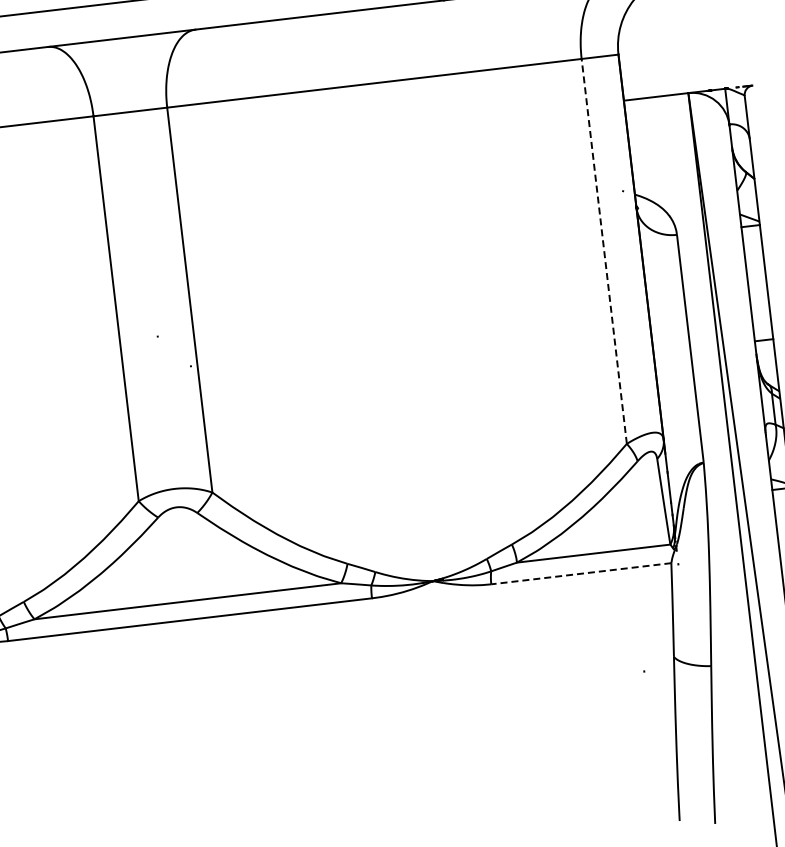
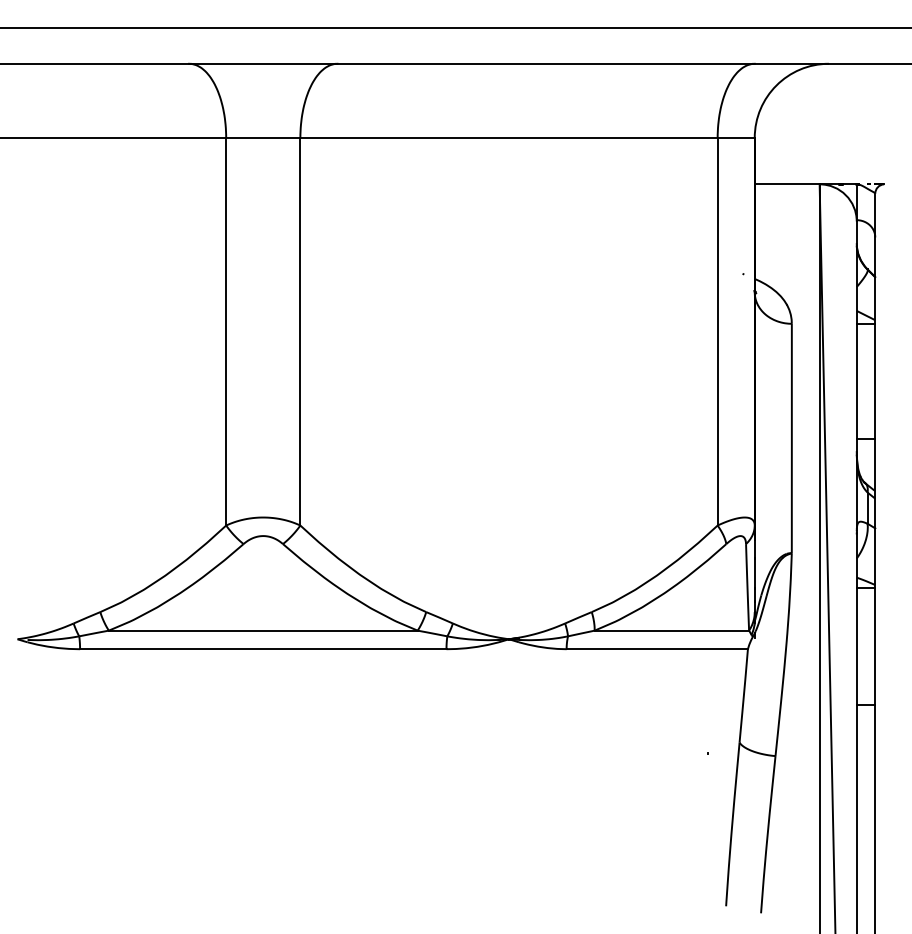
line: (604, 251) -> (717, 331), dashed -> solid
line: (581, 574) -> (657, 649), dashed -> solid

